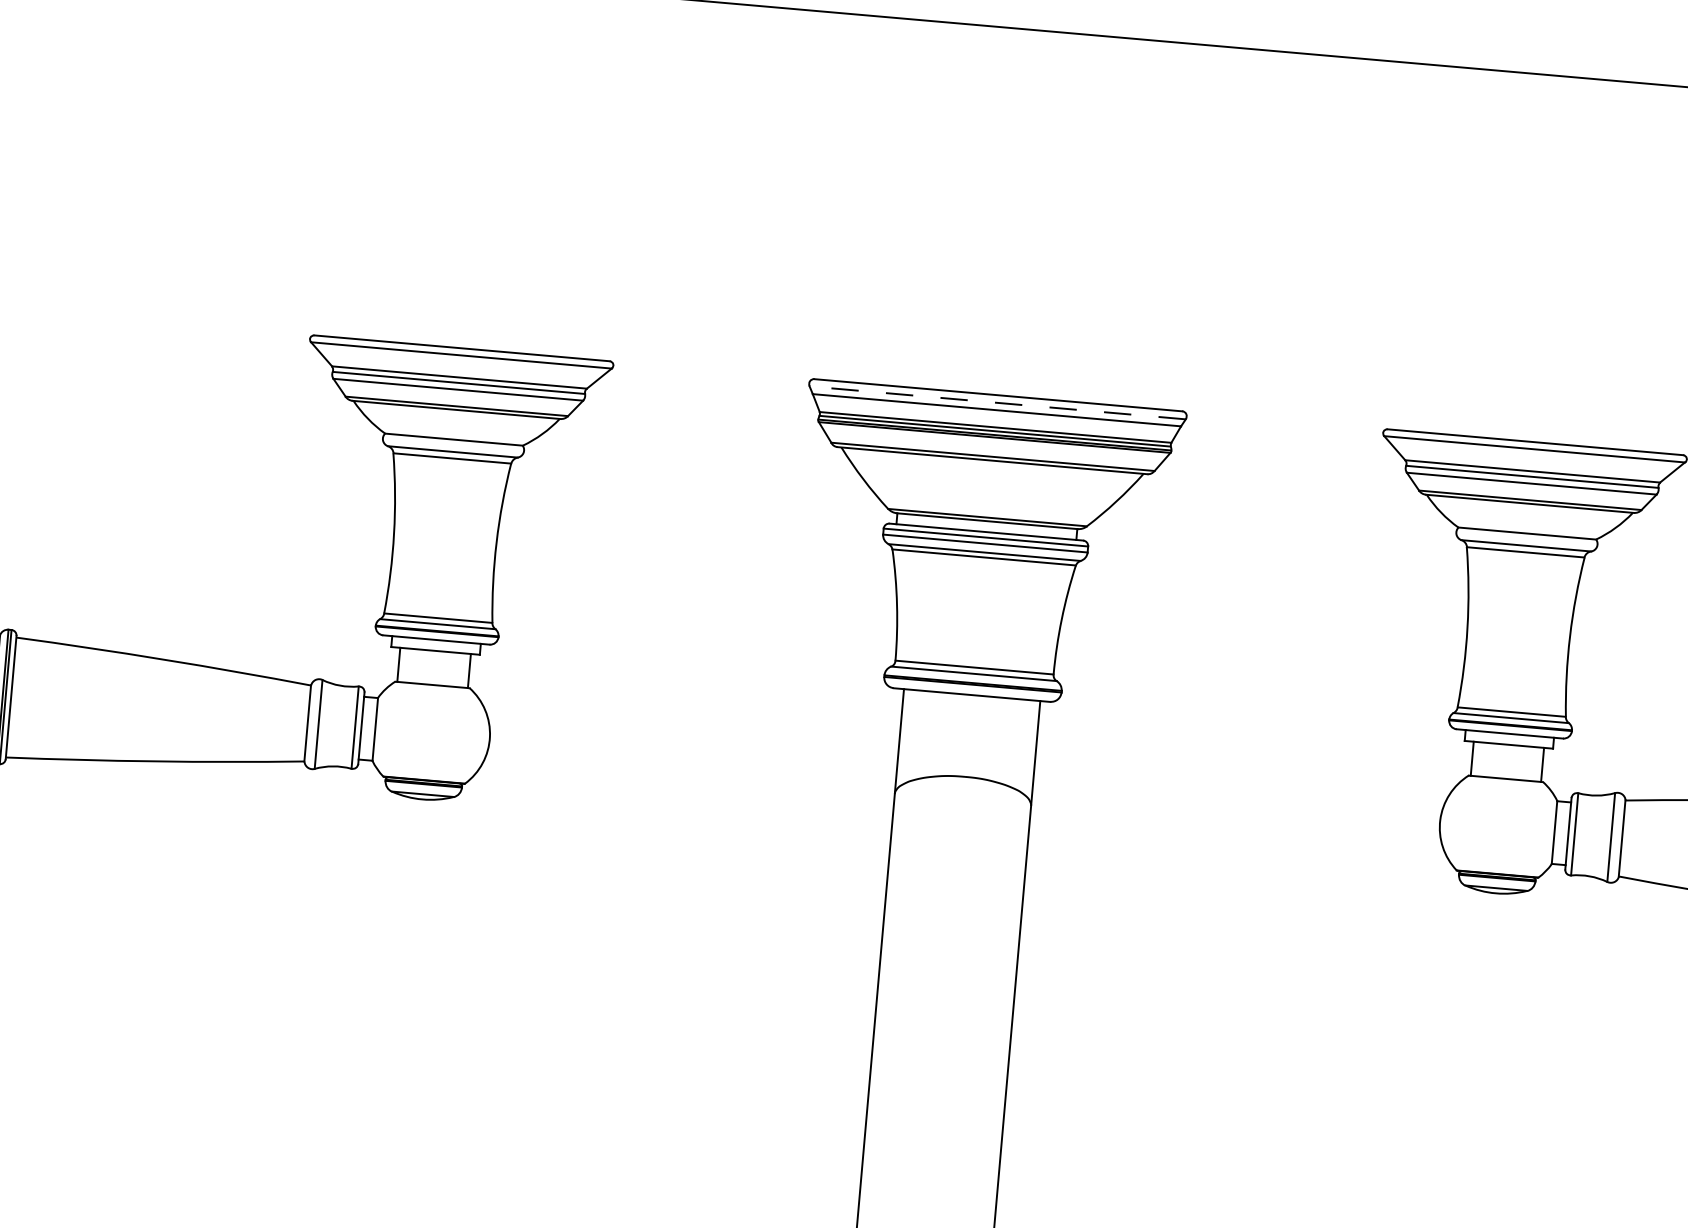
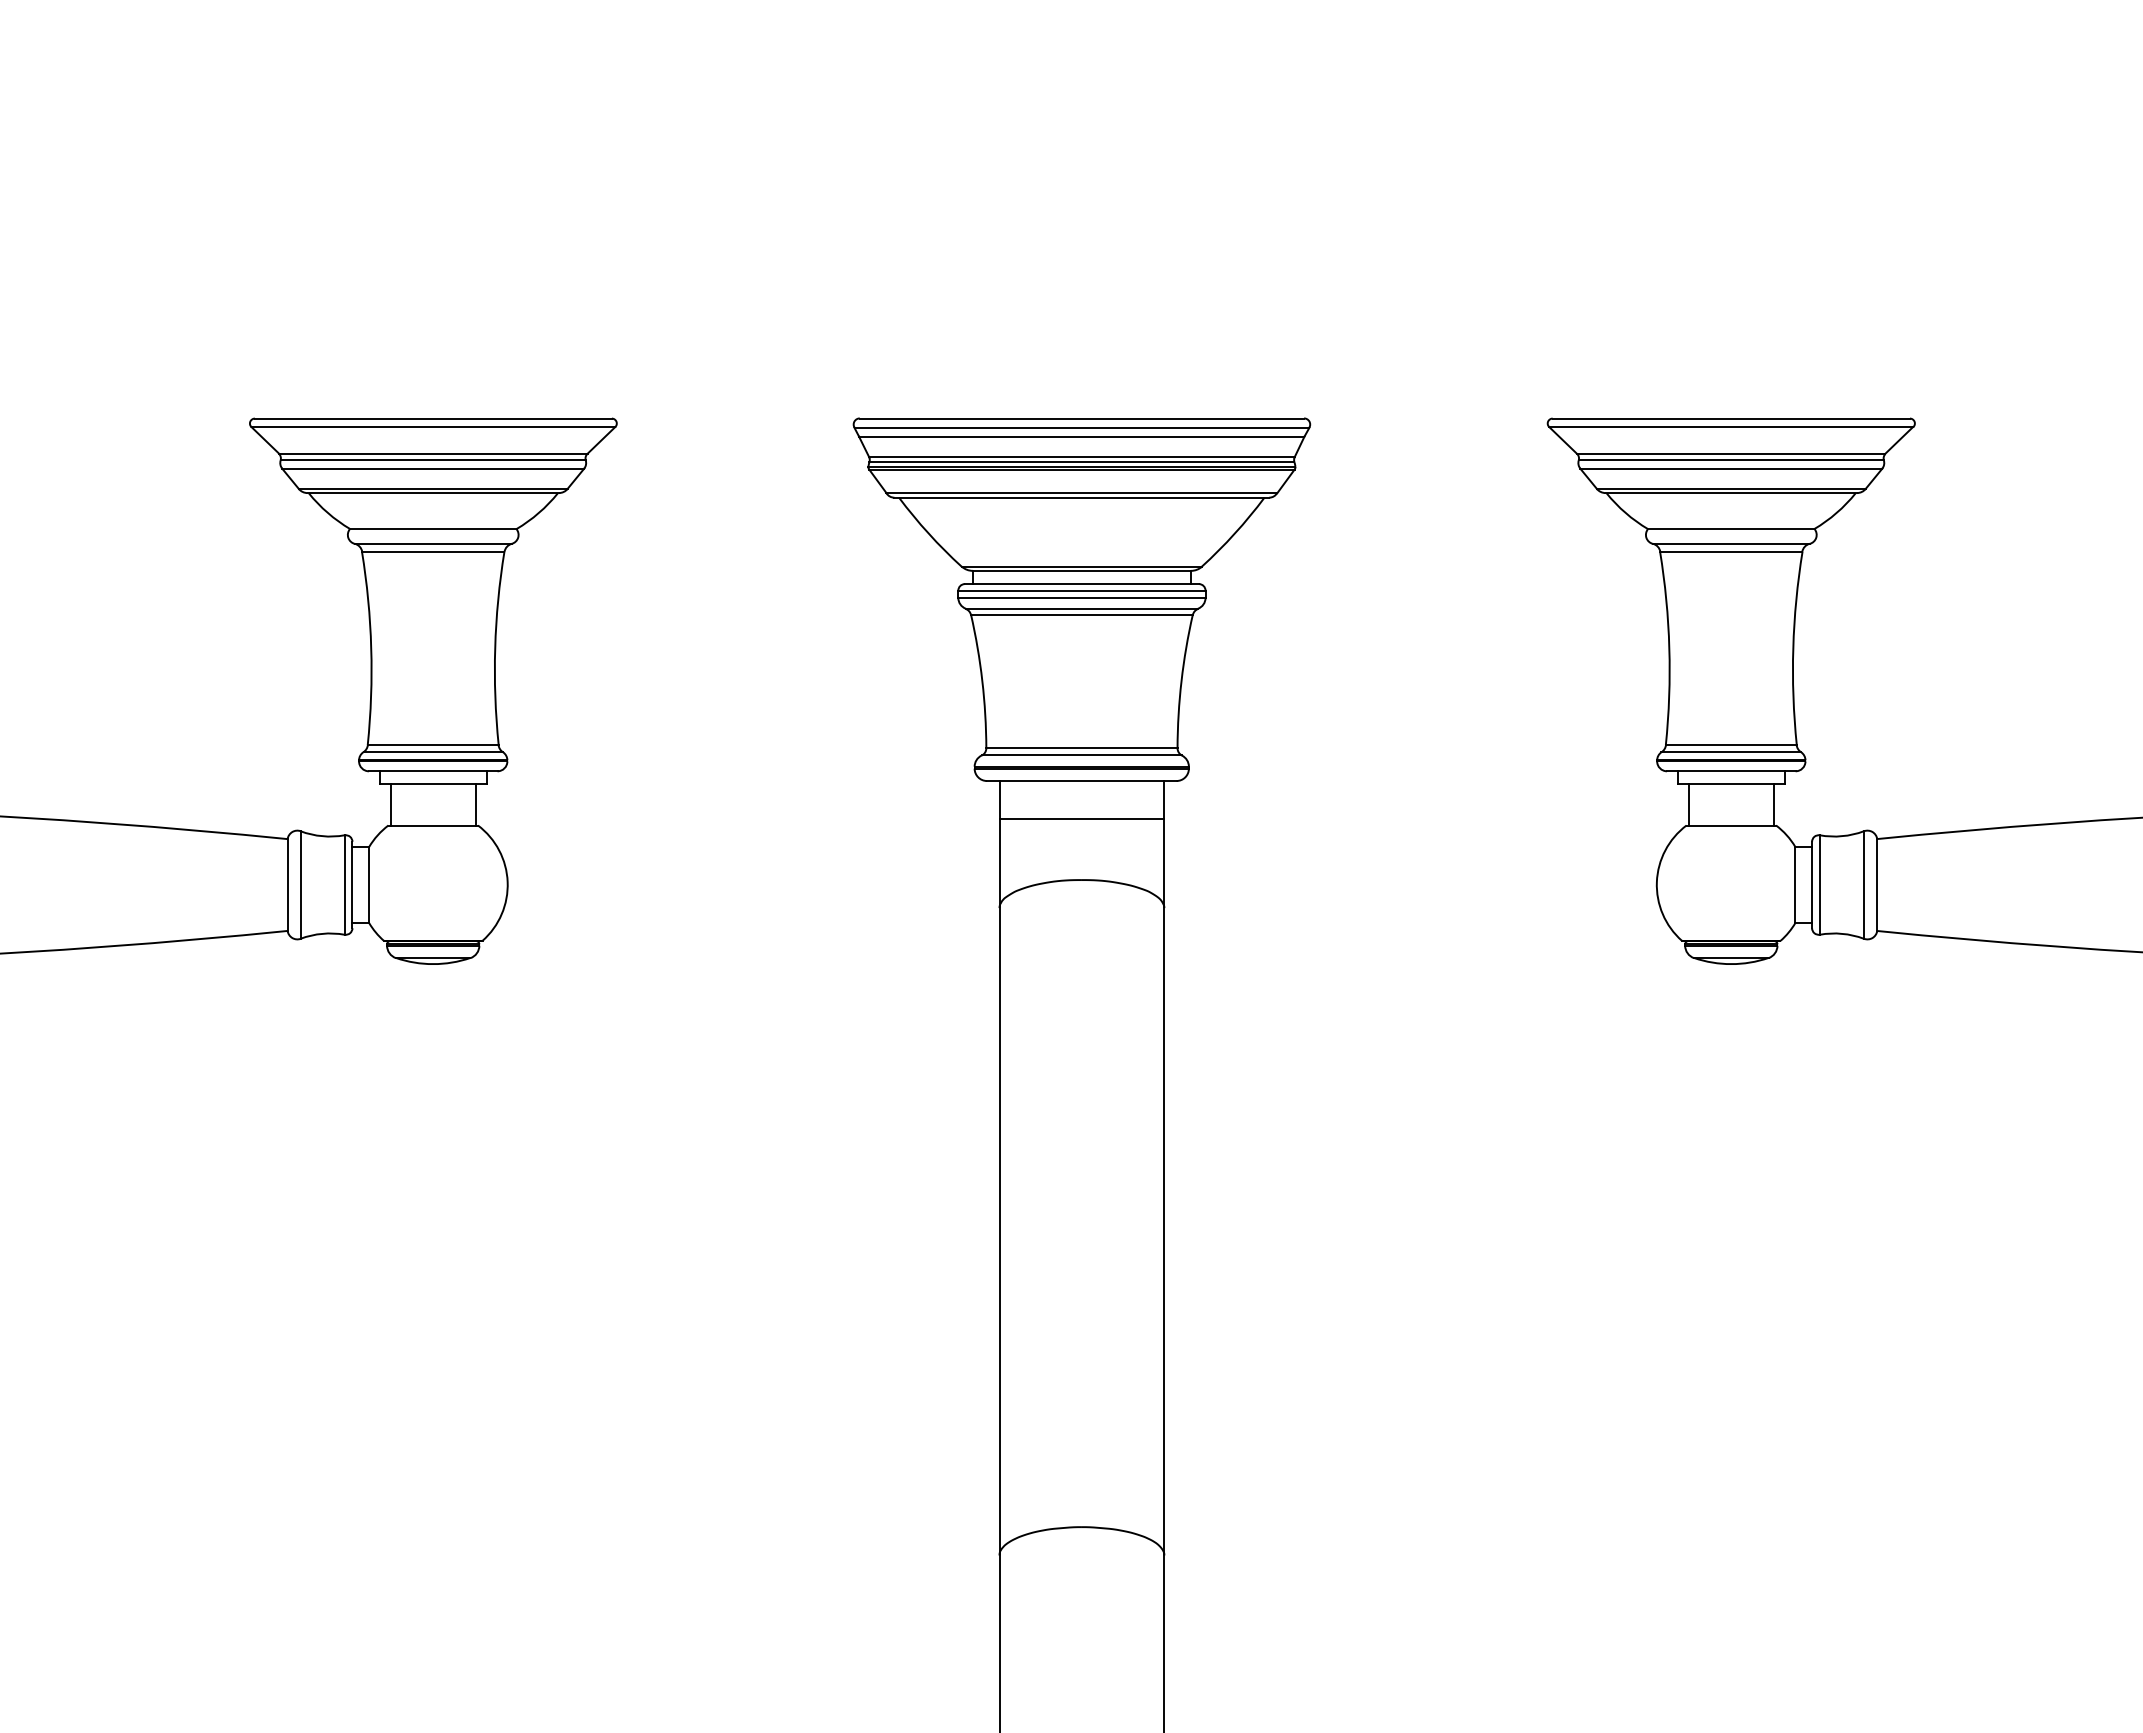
line: (997, 402) -> (1081, 427), dashed -> solid
line: (969, 726) -> (1081, 819), added

